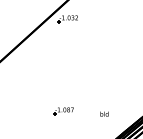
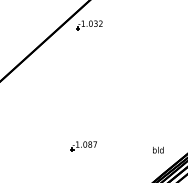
text: (104, 113) -> (158, 149), moved

